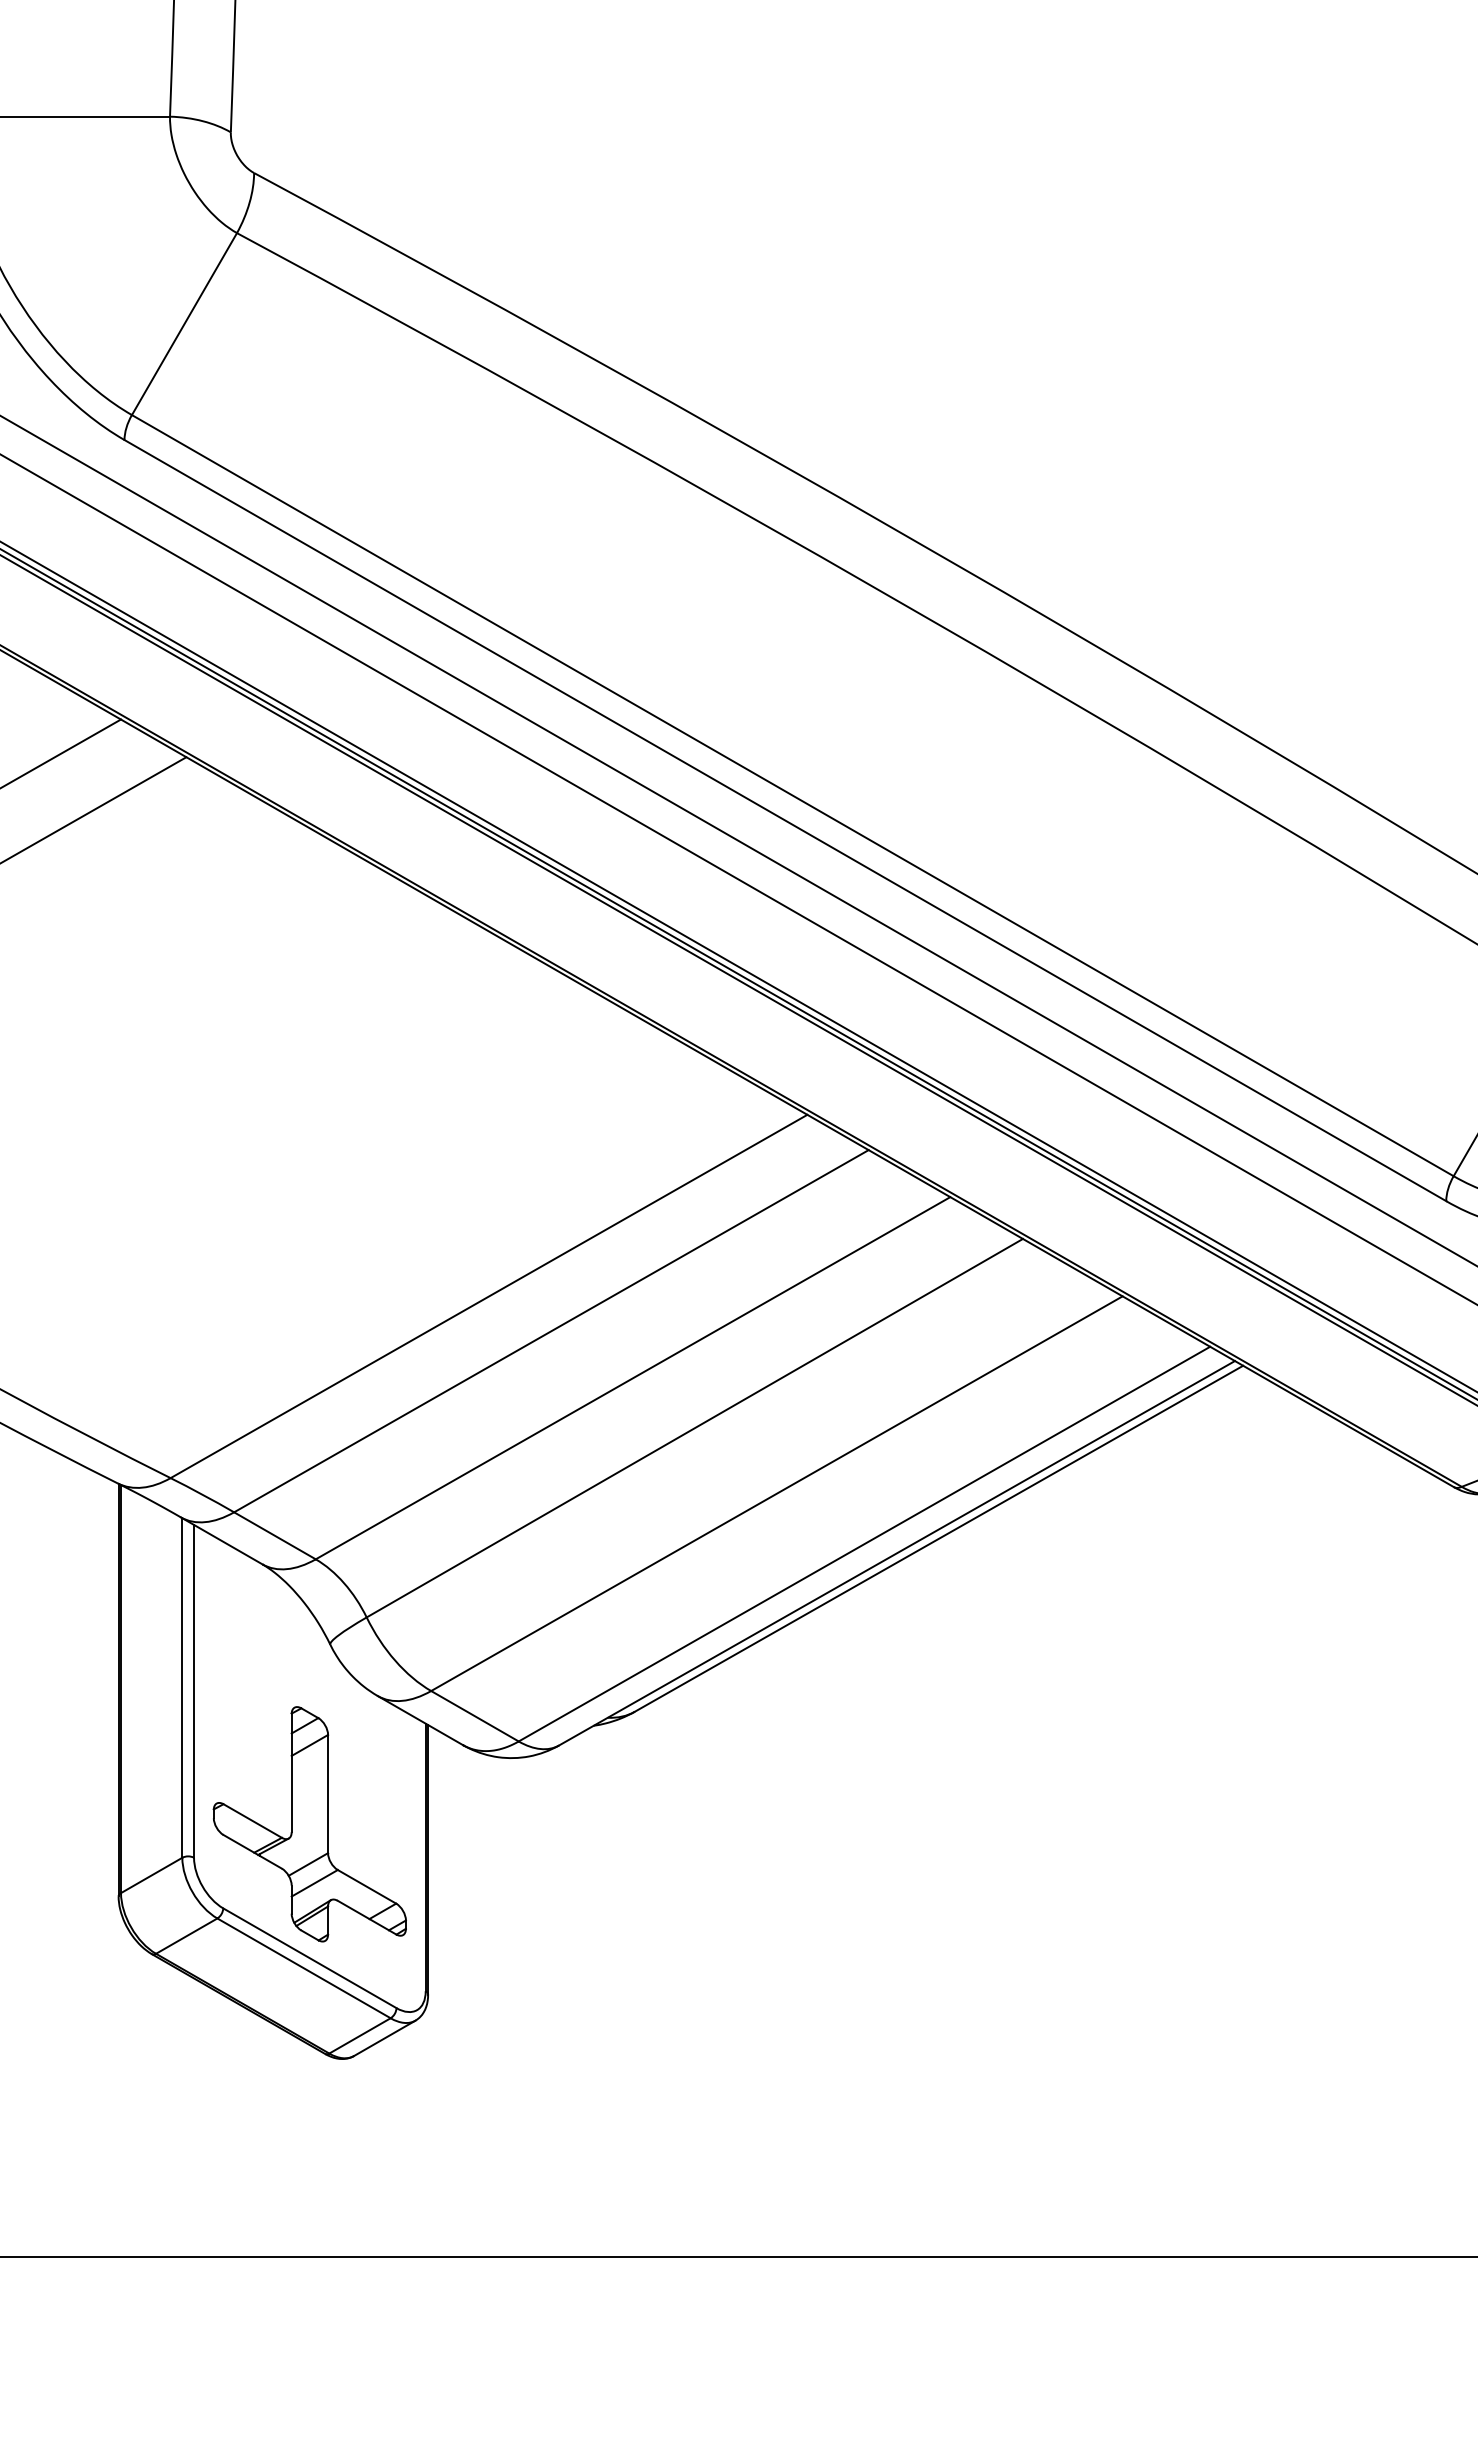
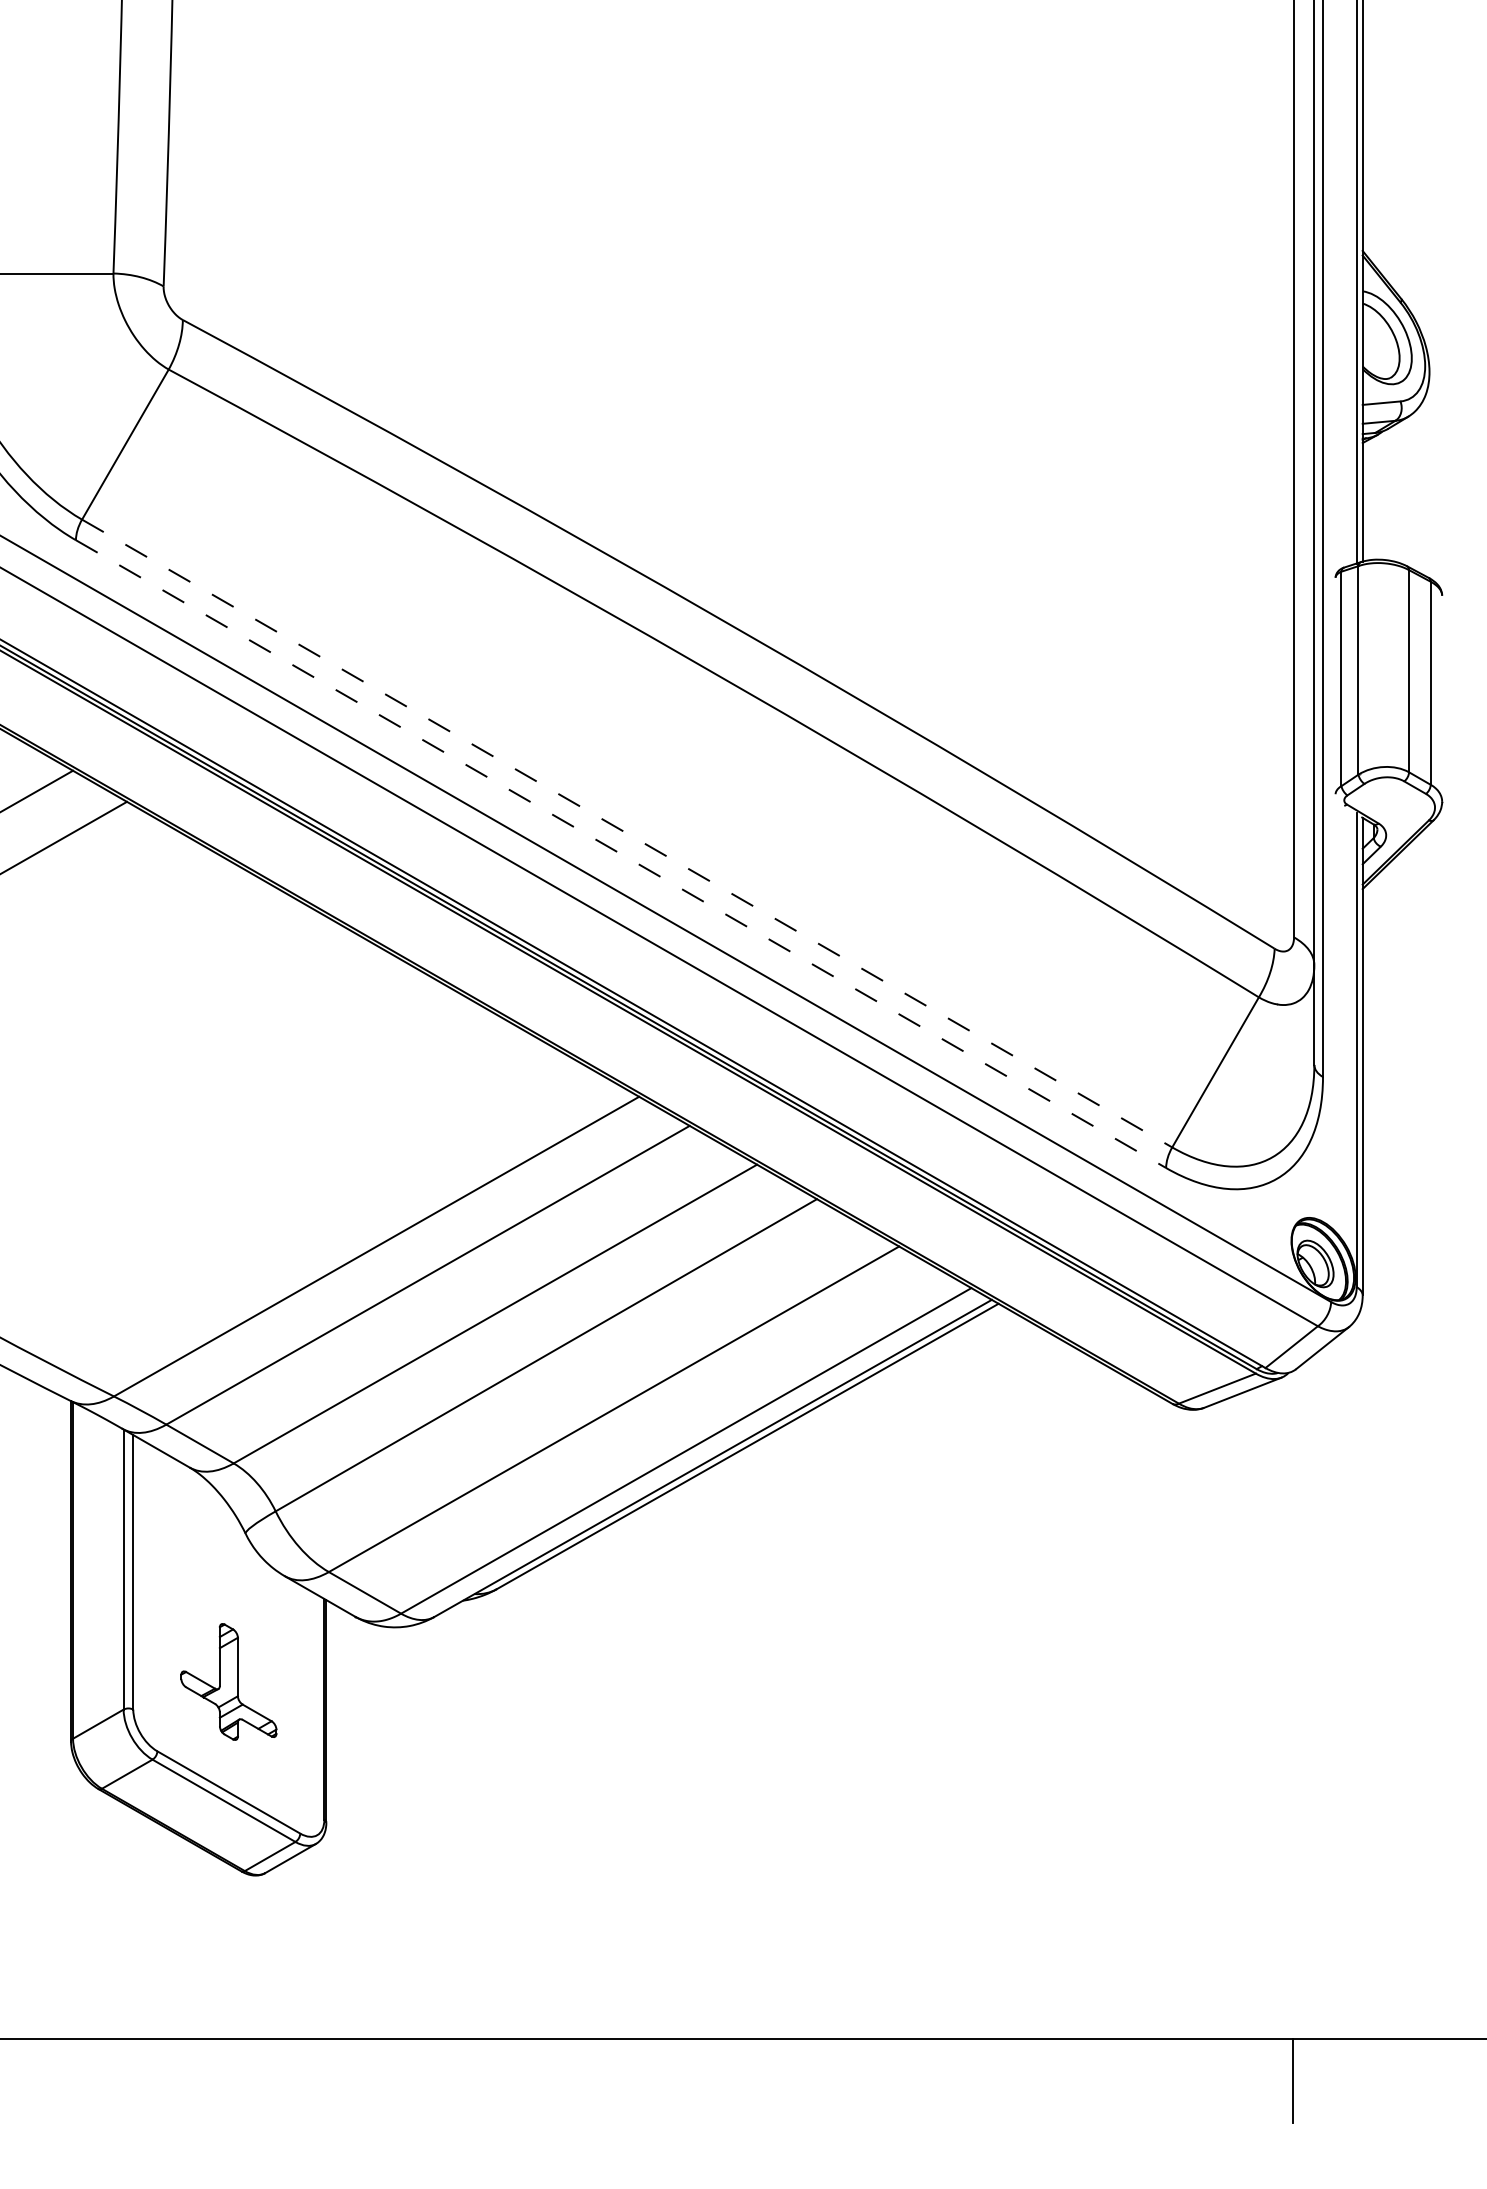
line: (793, 795) -> (627, 833), solid -> dashed
line: (785, 821) -> (621, 854), solid -> dashed
part: (309, 1823) -> (228, 1681), size x0.6

